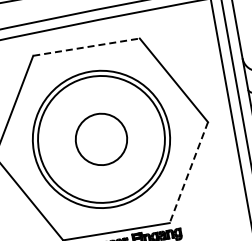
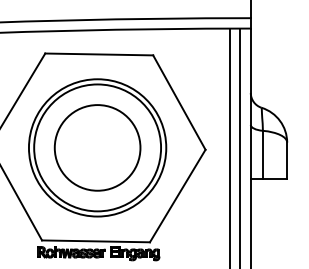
line: (86, 47) -> (99, 54), dashed -> solid
circle: (101, 139) -> (97, 147), size x1.67
line: (188, 173) -> (177, 196), dashed -> solid

